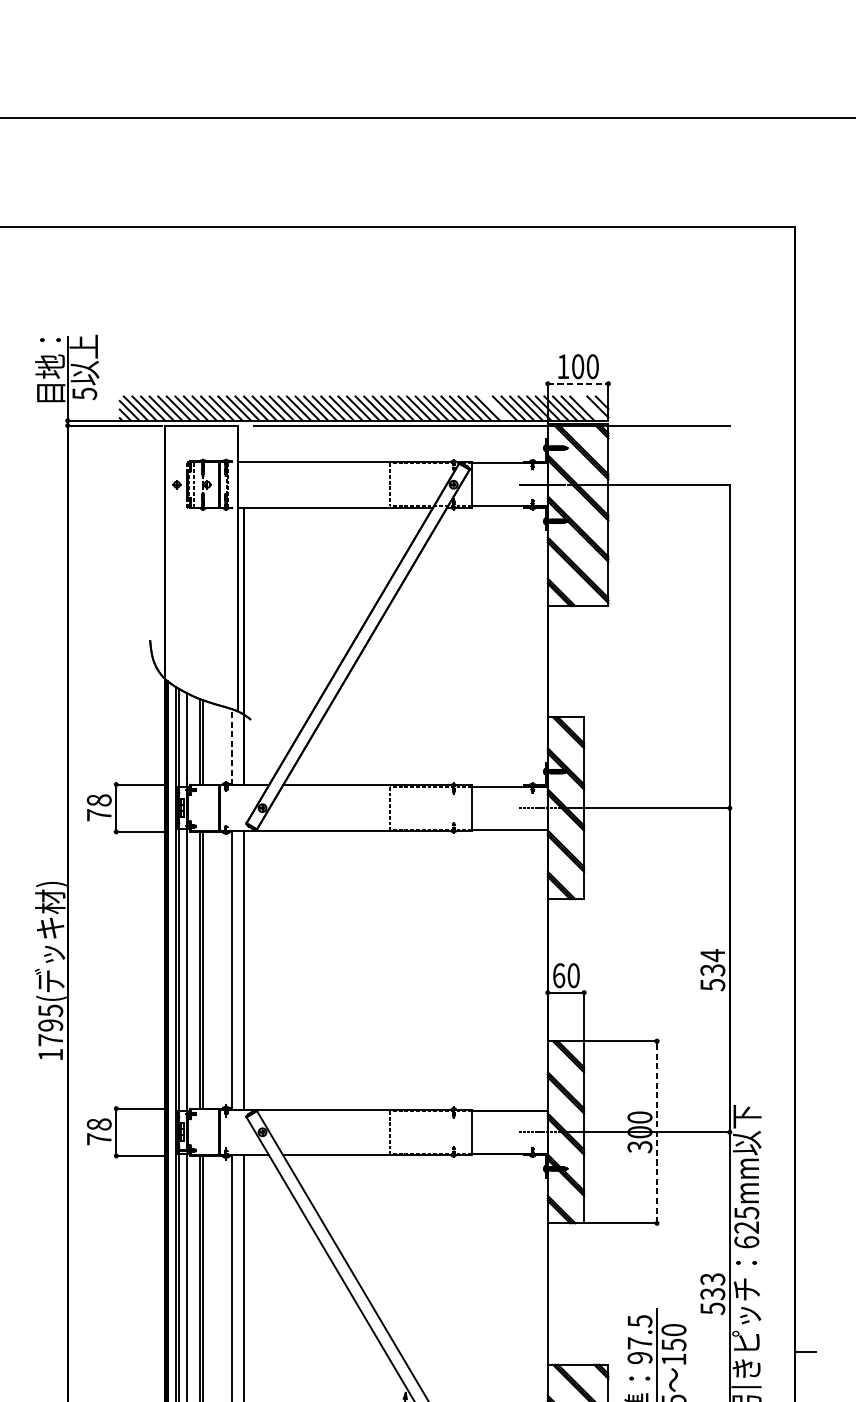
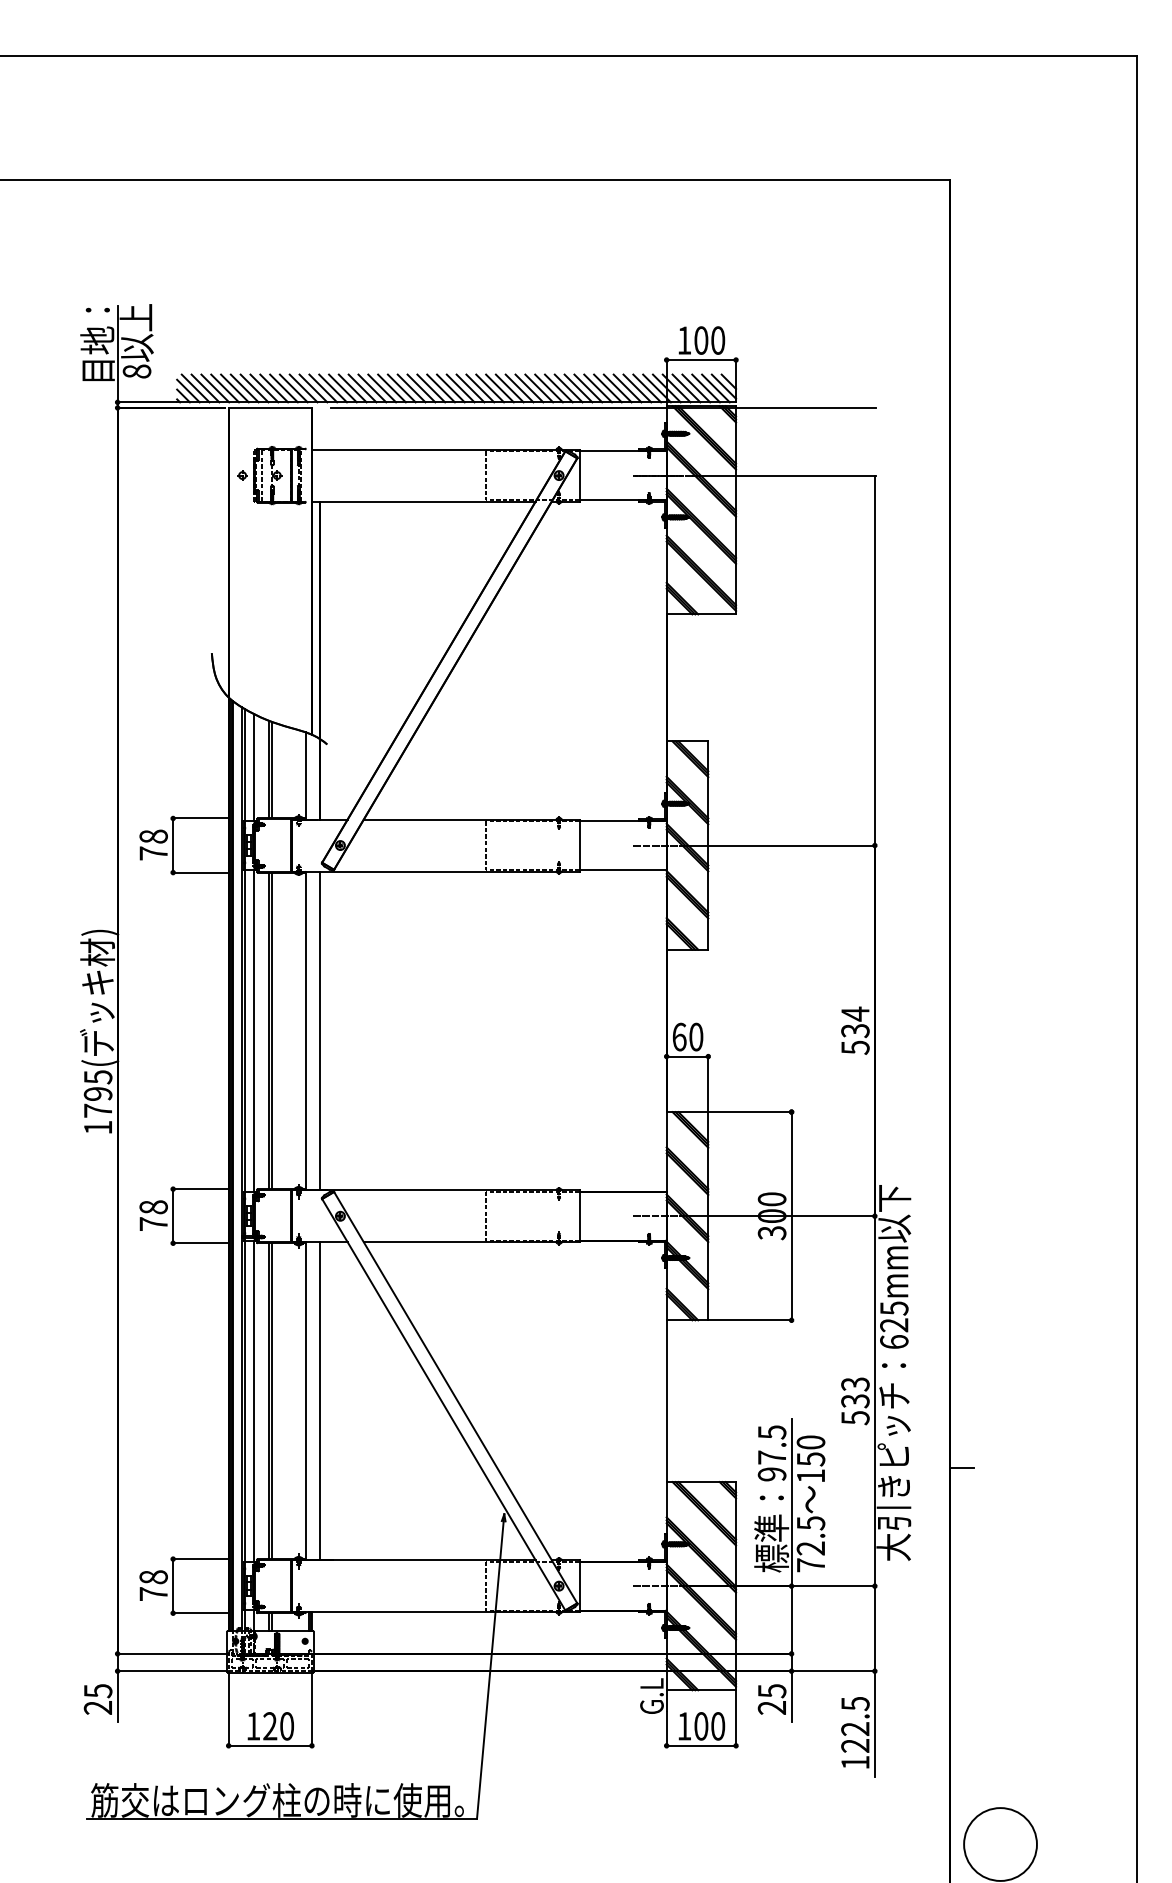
line: (578, 384) -> (701, 360), dashed -> solid
text: (84, 393) -> (136, 371), 5 -> 8
line: (496, 408) -> (607, 388), added
line: (590, 408) -> (715, 388), added
line: (232, 746) -> (305, 775), dashed -> solid
line: (656, 1131) -> (791, 1215), dashed -> solid

